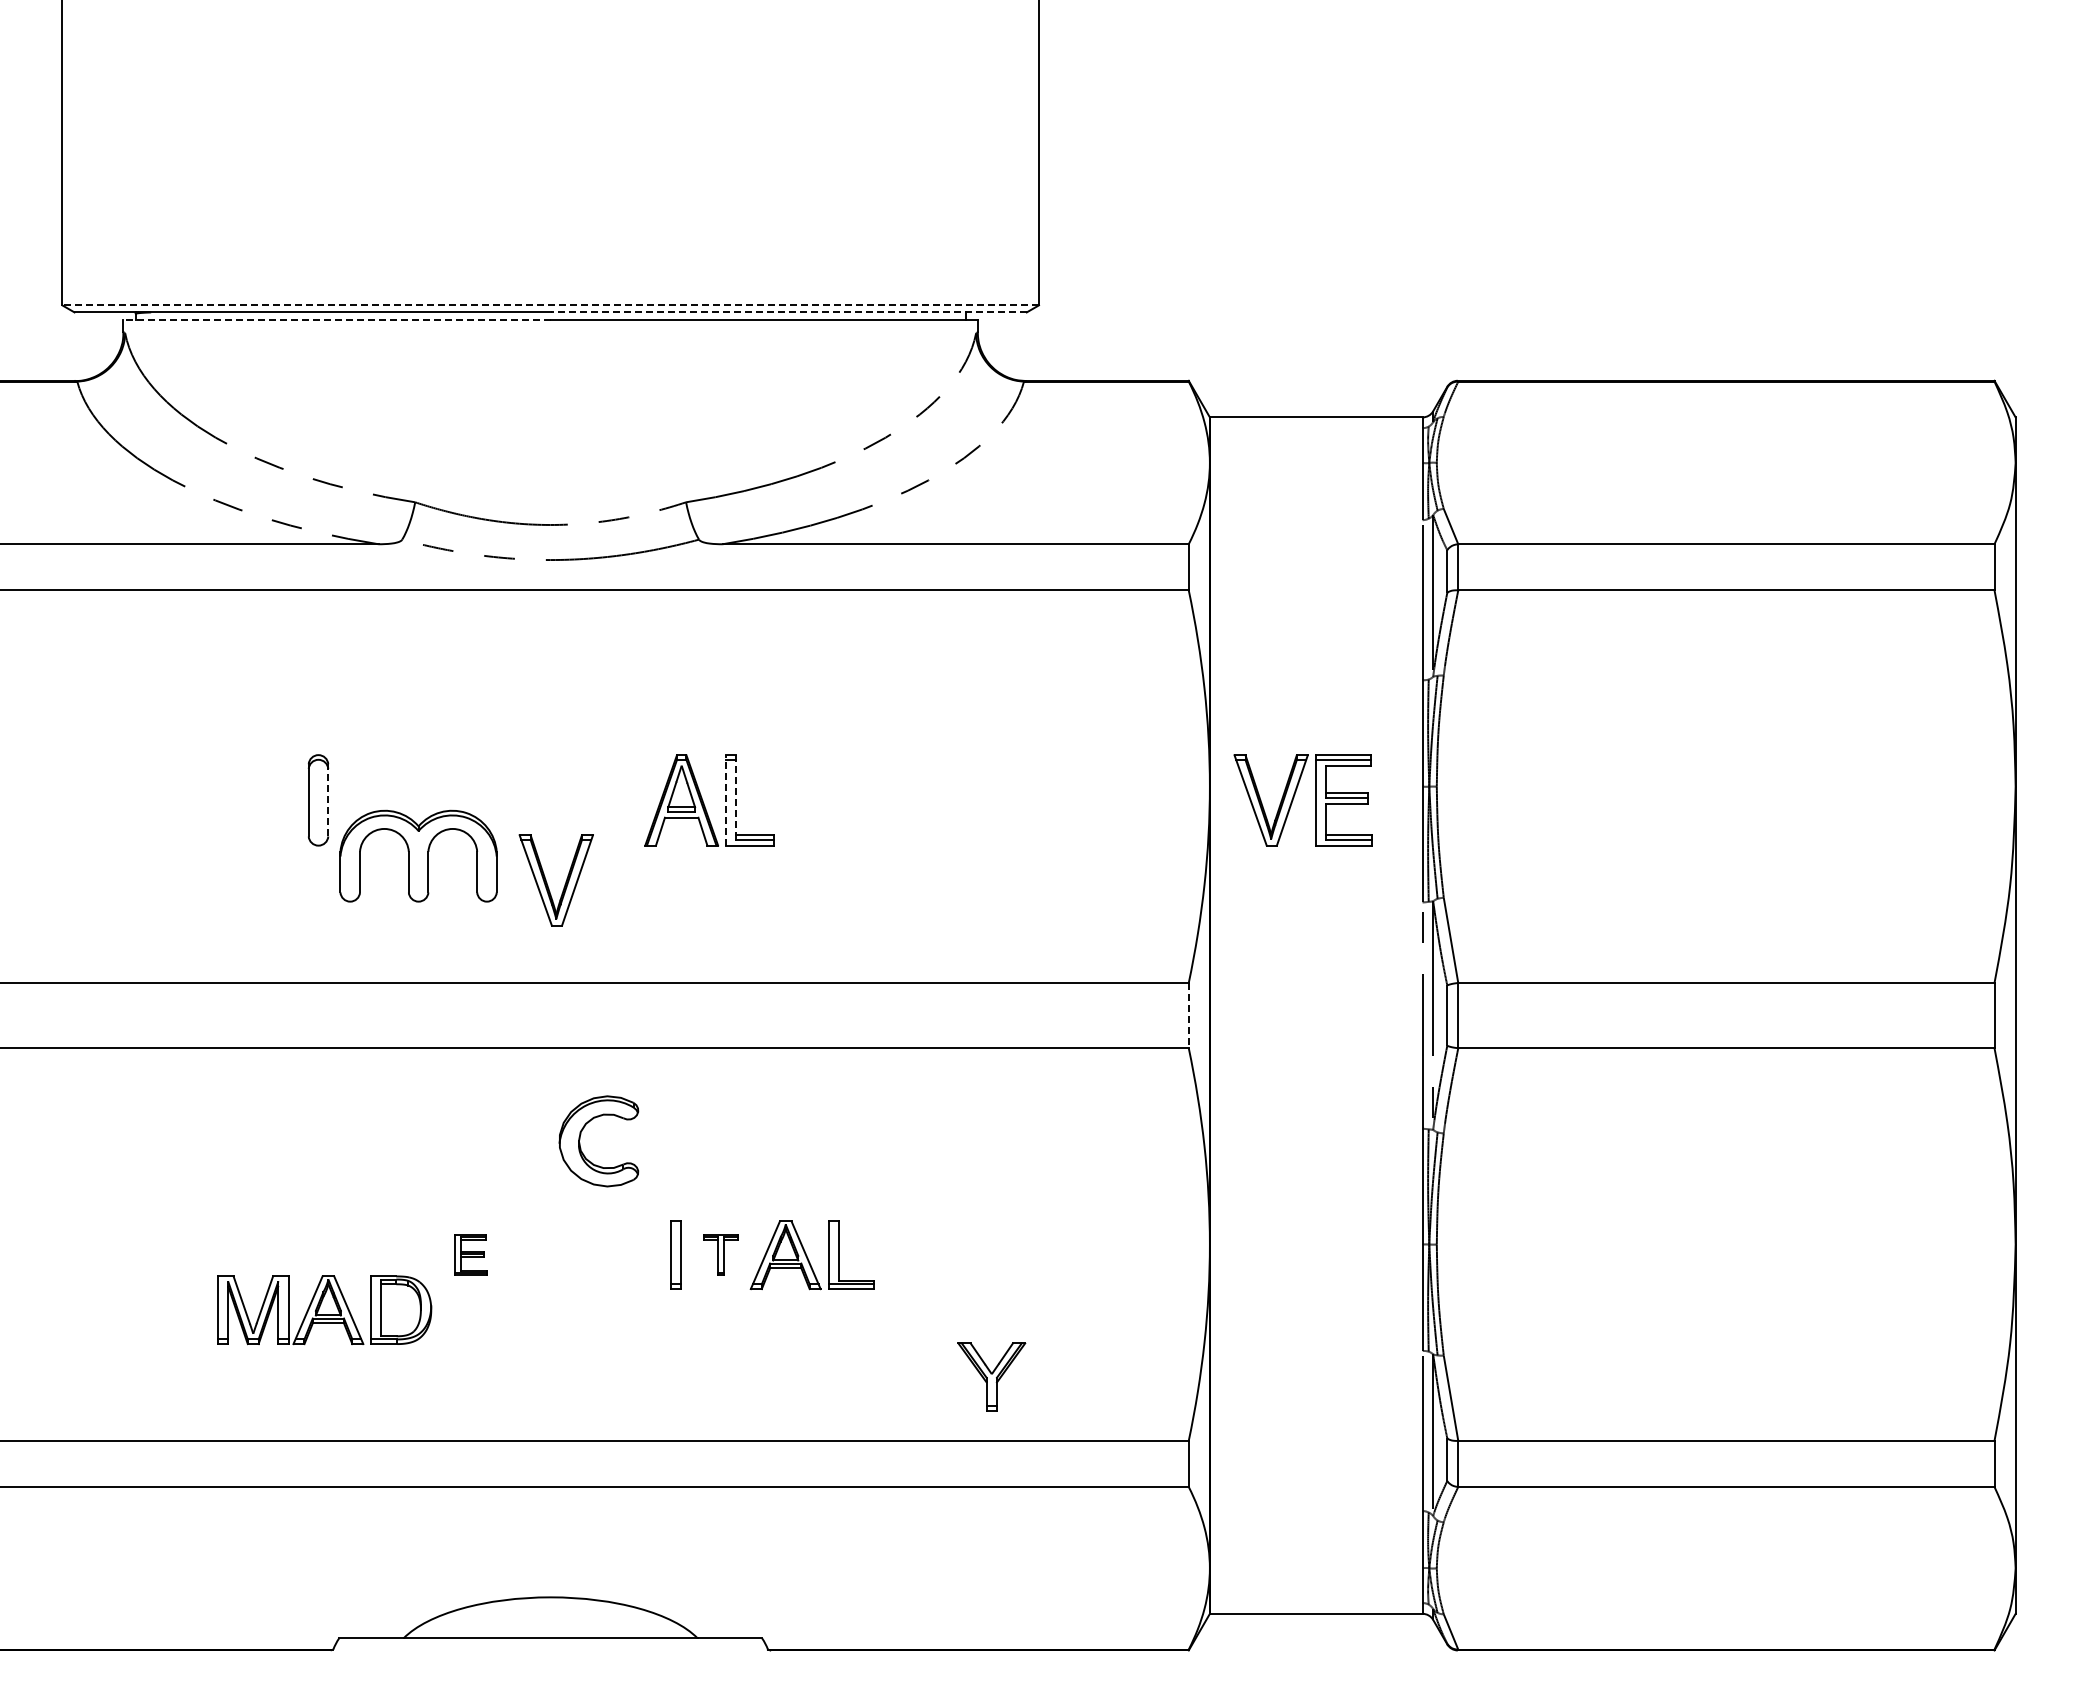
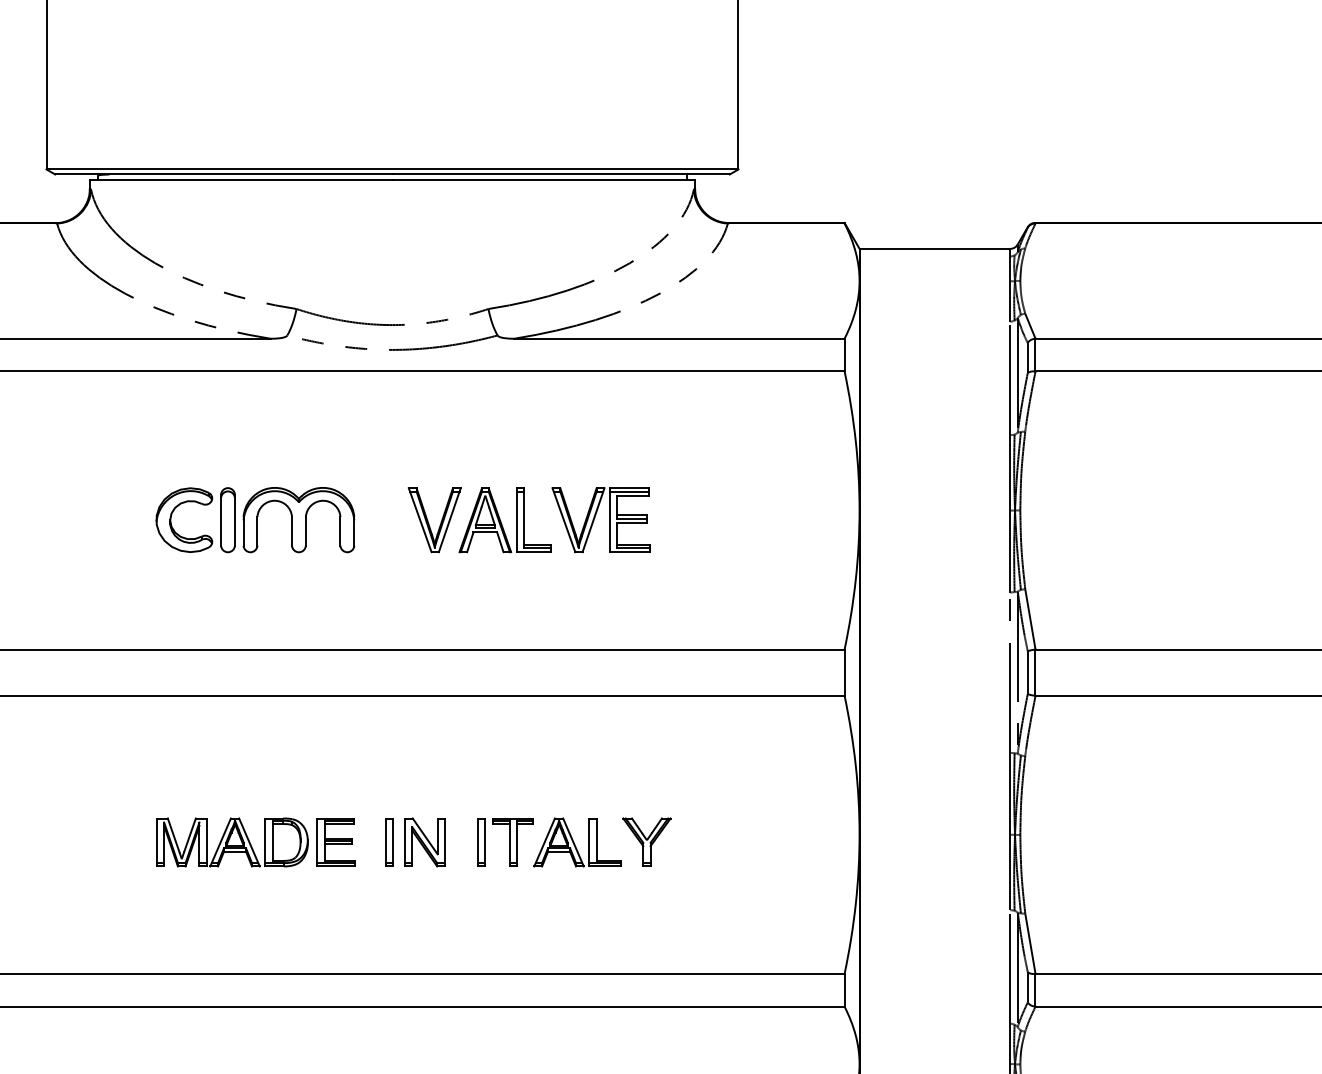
line: (550, 305) -> (392, 169), dashed -> solid
line: (788, 312) -> (561, 174), dashed -> solid
line: (337, 319) -> (241, 179), dashed -> solid
line: (736, 795) -> (524, 516), dashed -> solid
part: (1294, 797) -> (595, 518), moved
line: (328, 799) -> (235, 519), dashed -> solid
line: (726, 799) -> (517, 519), dashed -> solid
part: (418, 855) -> (298, 519), moved
part: (547, 882) -> (428, 521), moved
line: (1188, 1015) -> (844, 672), dashed -> solid
part: (580, 1142) -> (171, 520), moved
part: (470, 1254) -> (335, 841), size x1.67
part: (545, 1254) -> (388, 841), added
part: (720, 1254) -> (512, 841), size x1.67
part: (596, 1255) -> (424, 842), added
part: (324, 1310) -> (232, 842), moved
part: (991, 1376) -> (646, 841), moved

